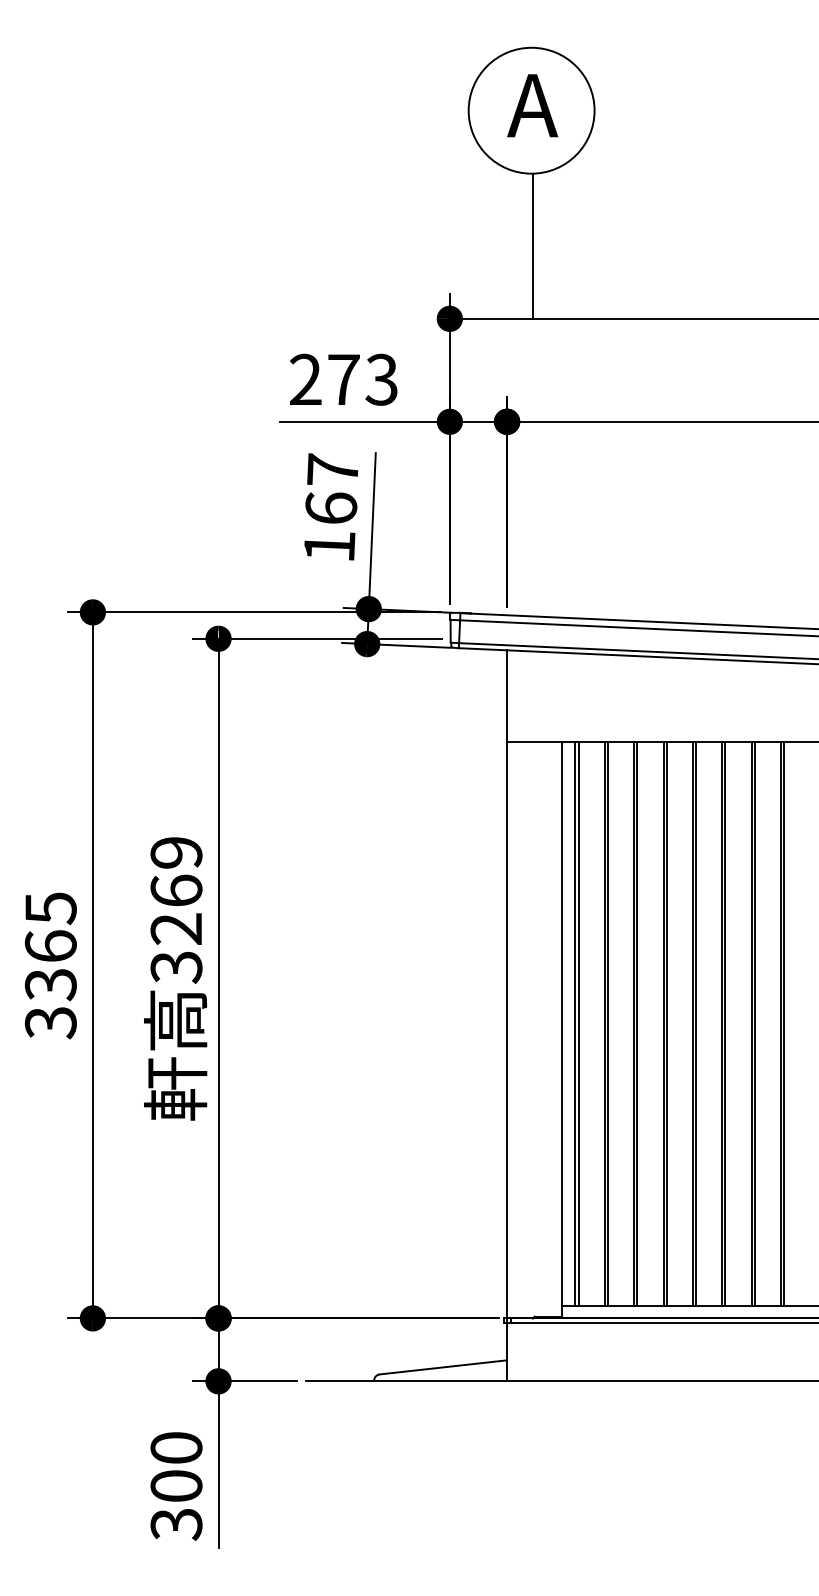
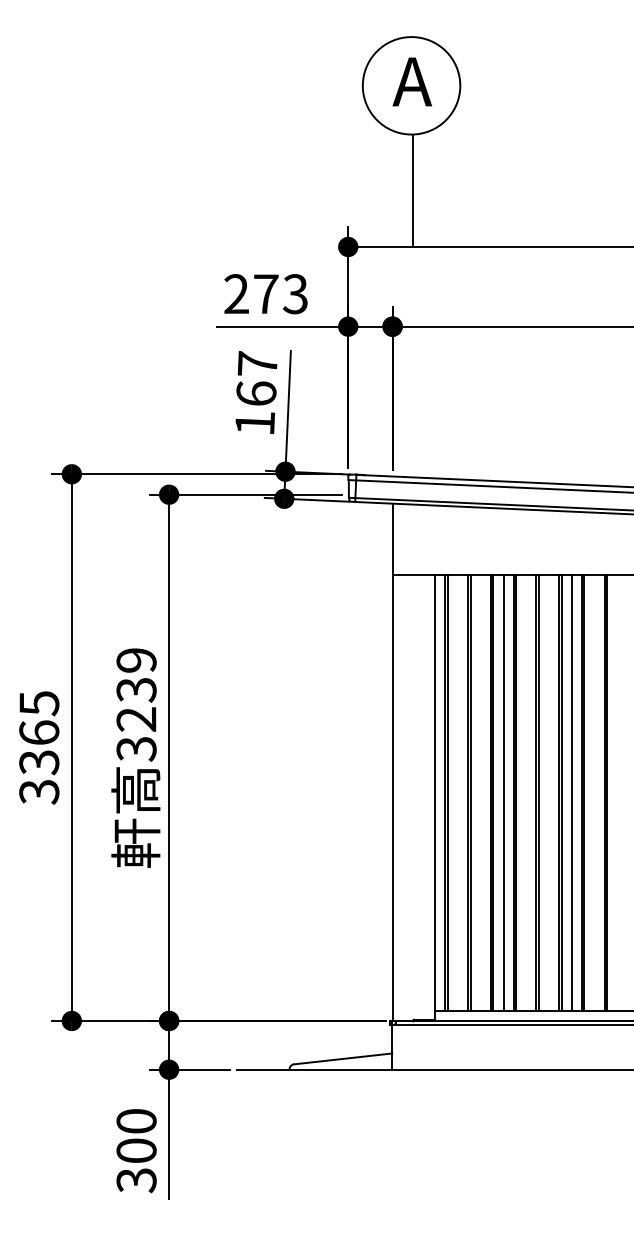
text: (176, 890) -> (136, 689), 3269 -> 3239
line: (650, 1024) -> (503, 793), added
line: (738, 1024) -> (571, 793), added

